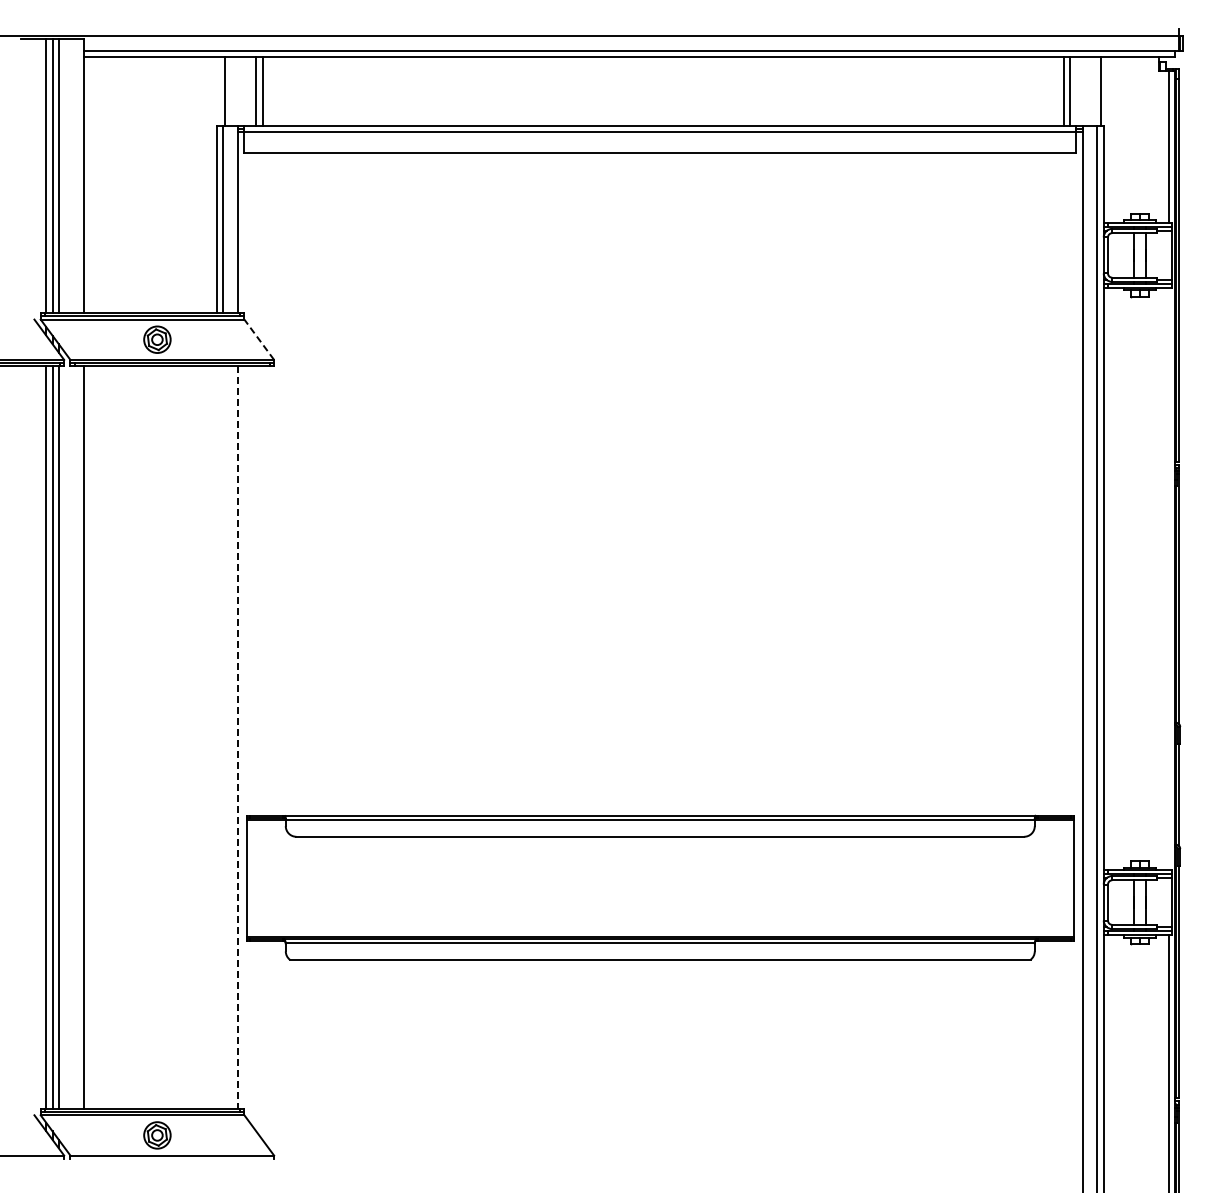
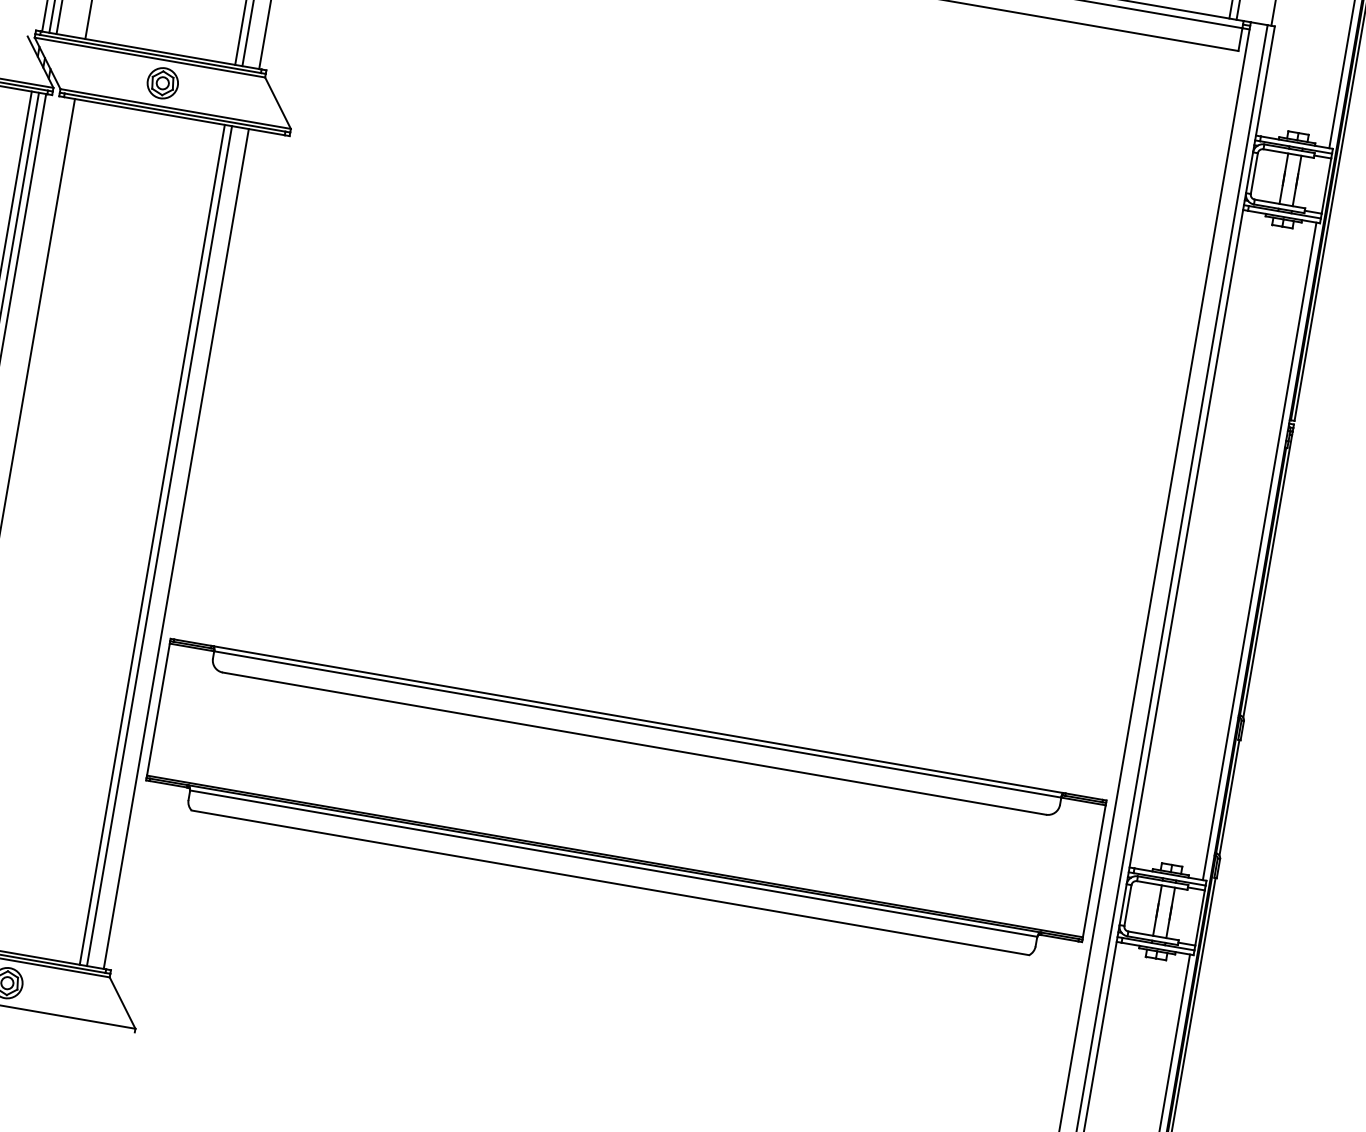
line: (258, 339) -> (277, 102), dashed -> solid
line: (1168, 578) -> (1259, 550), added
line: (216, 737) -> (151, 544), added
line: (223, 737) -> (159, 546), added
line: (238, 738) -> (176, 550), dashed -> solid

